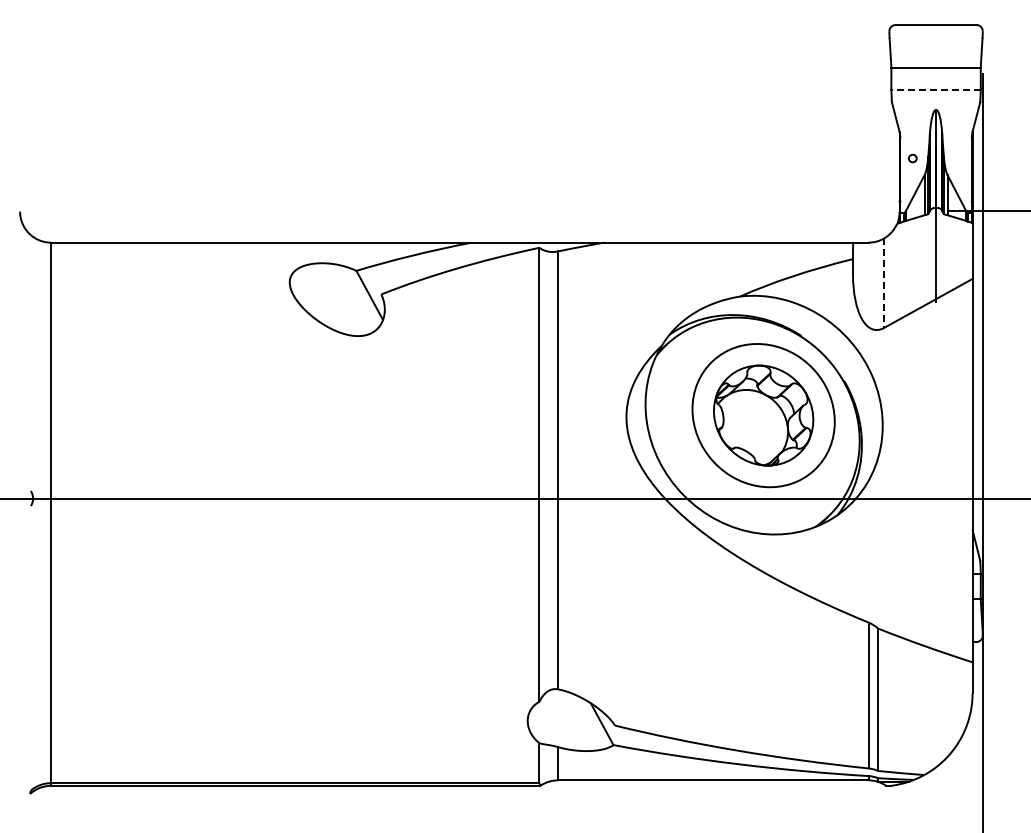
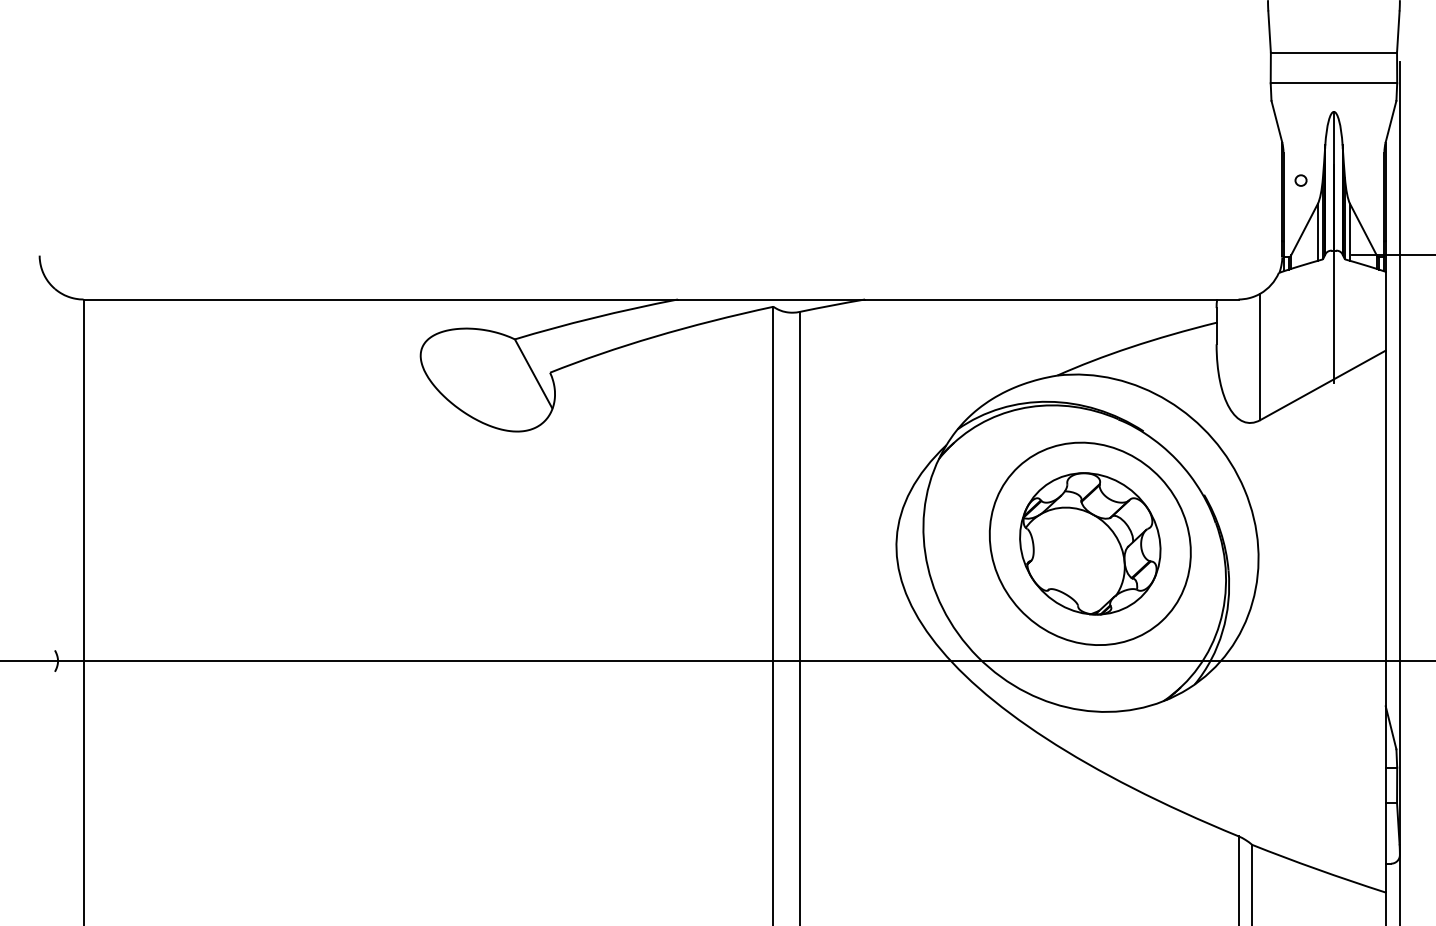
line: (936, 89) -> (1334, 83), dashed -> solid
line: (884, 283) -> (1261, 357), dashed -> solid

